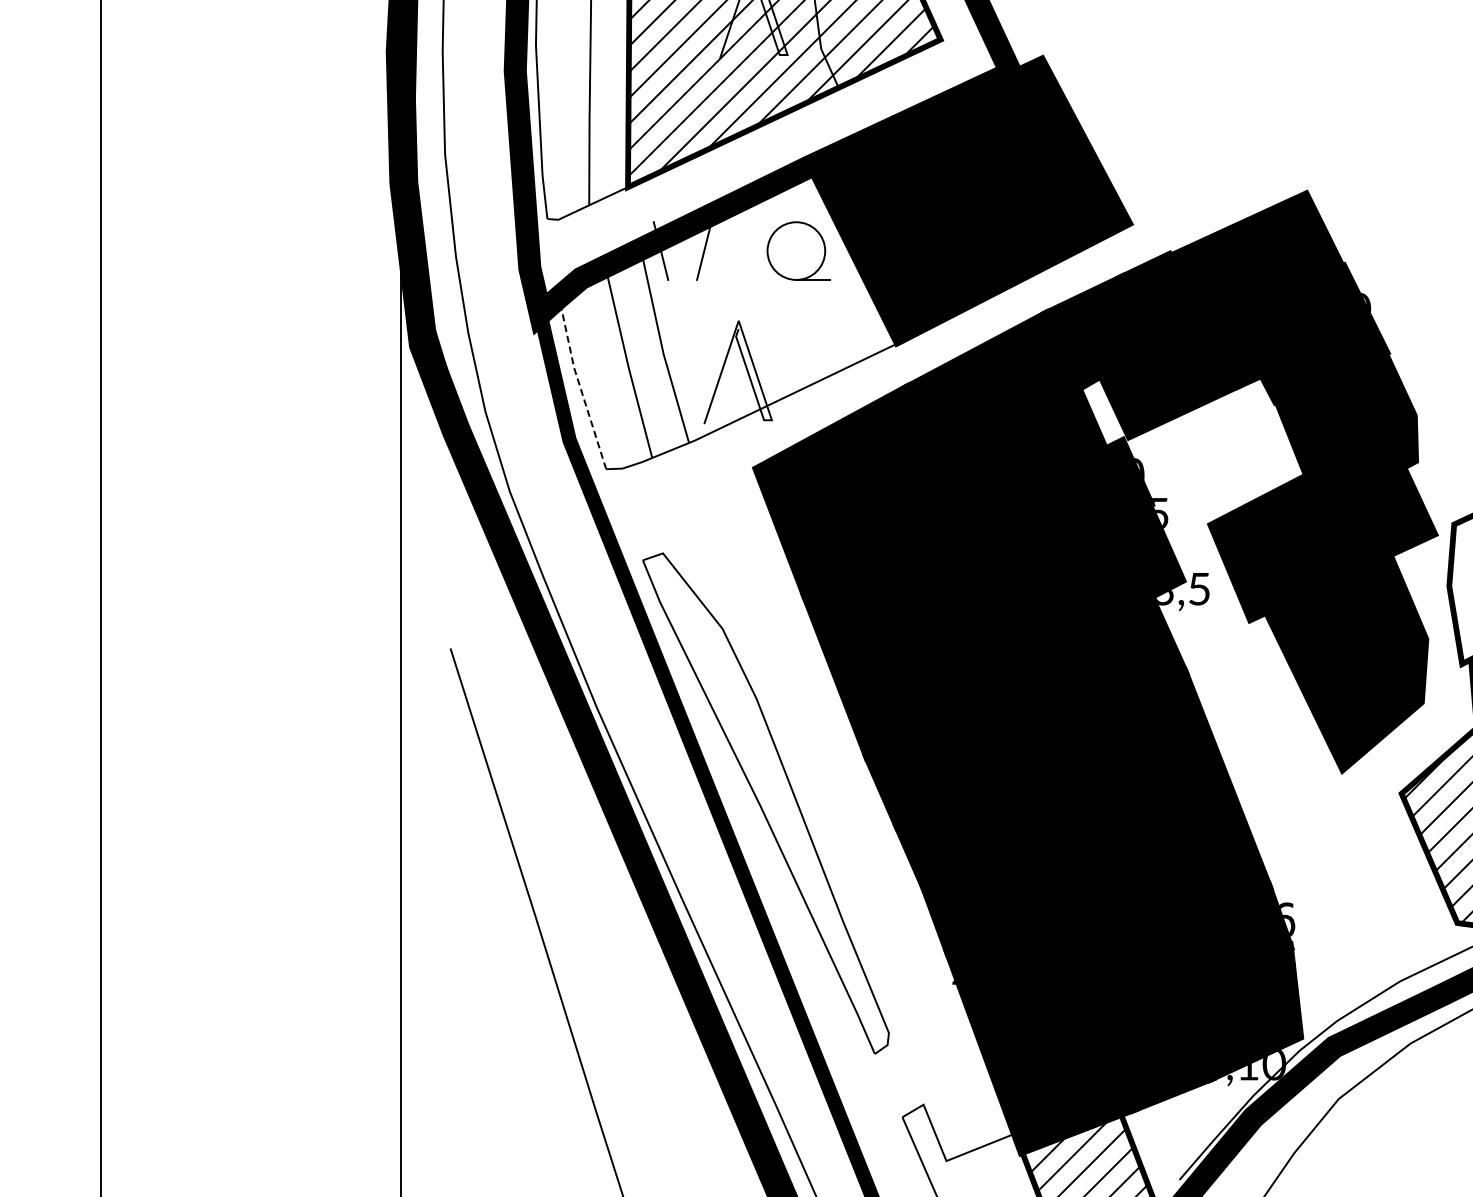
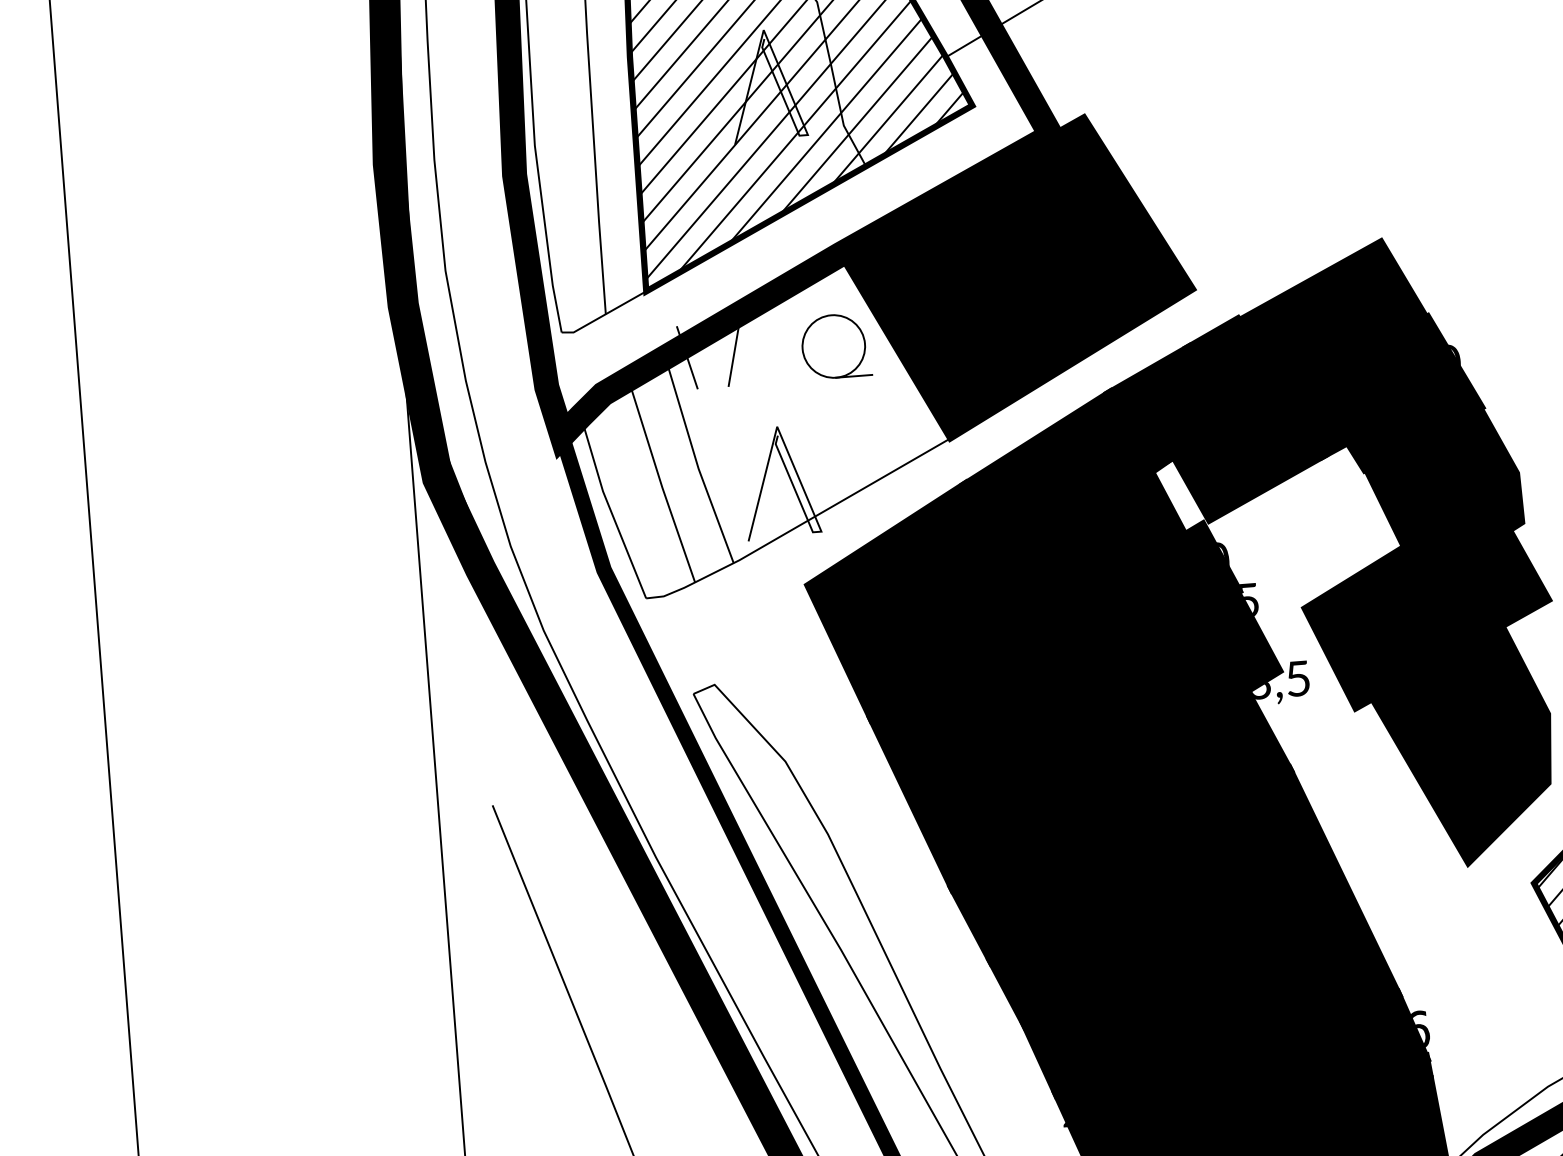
line: (578, 383) -> (609, 507), dashed -> solid

